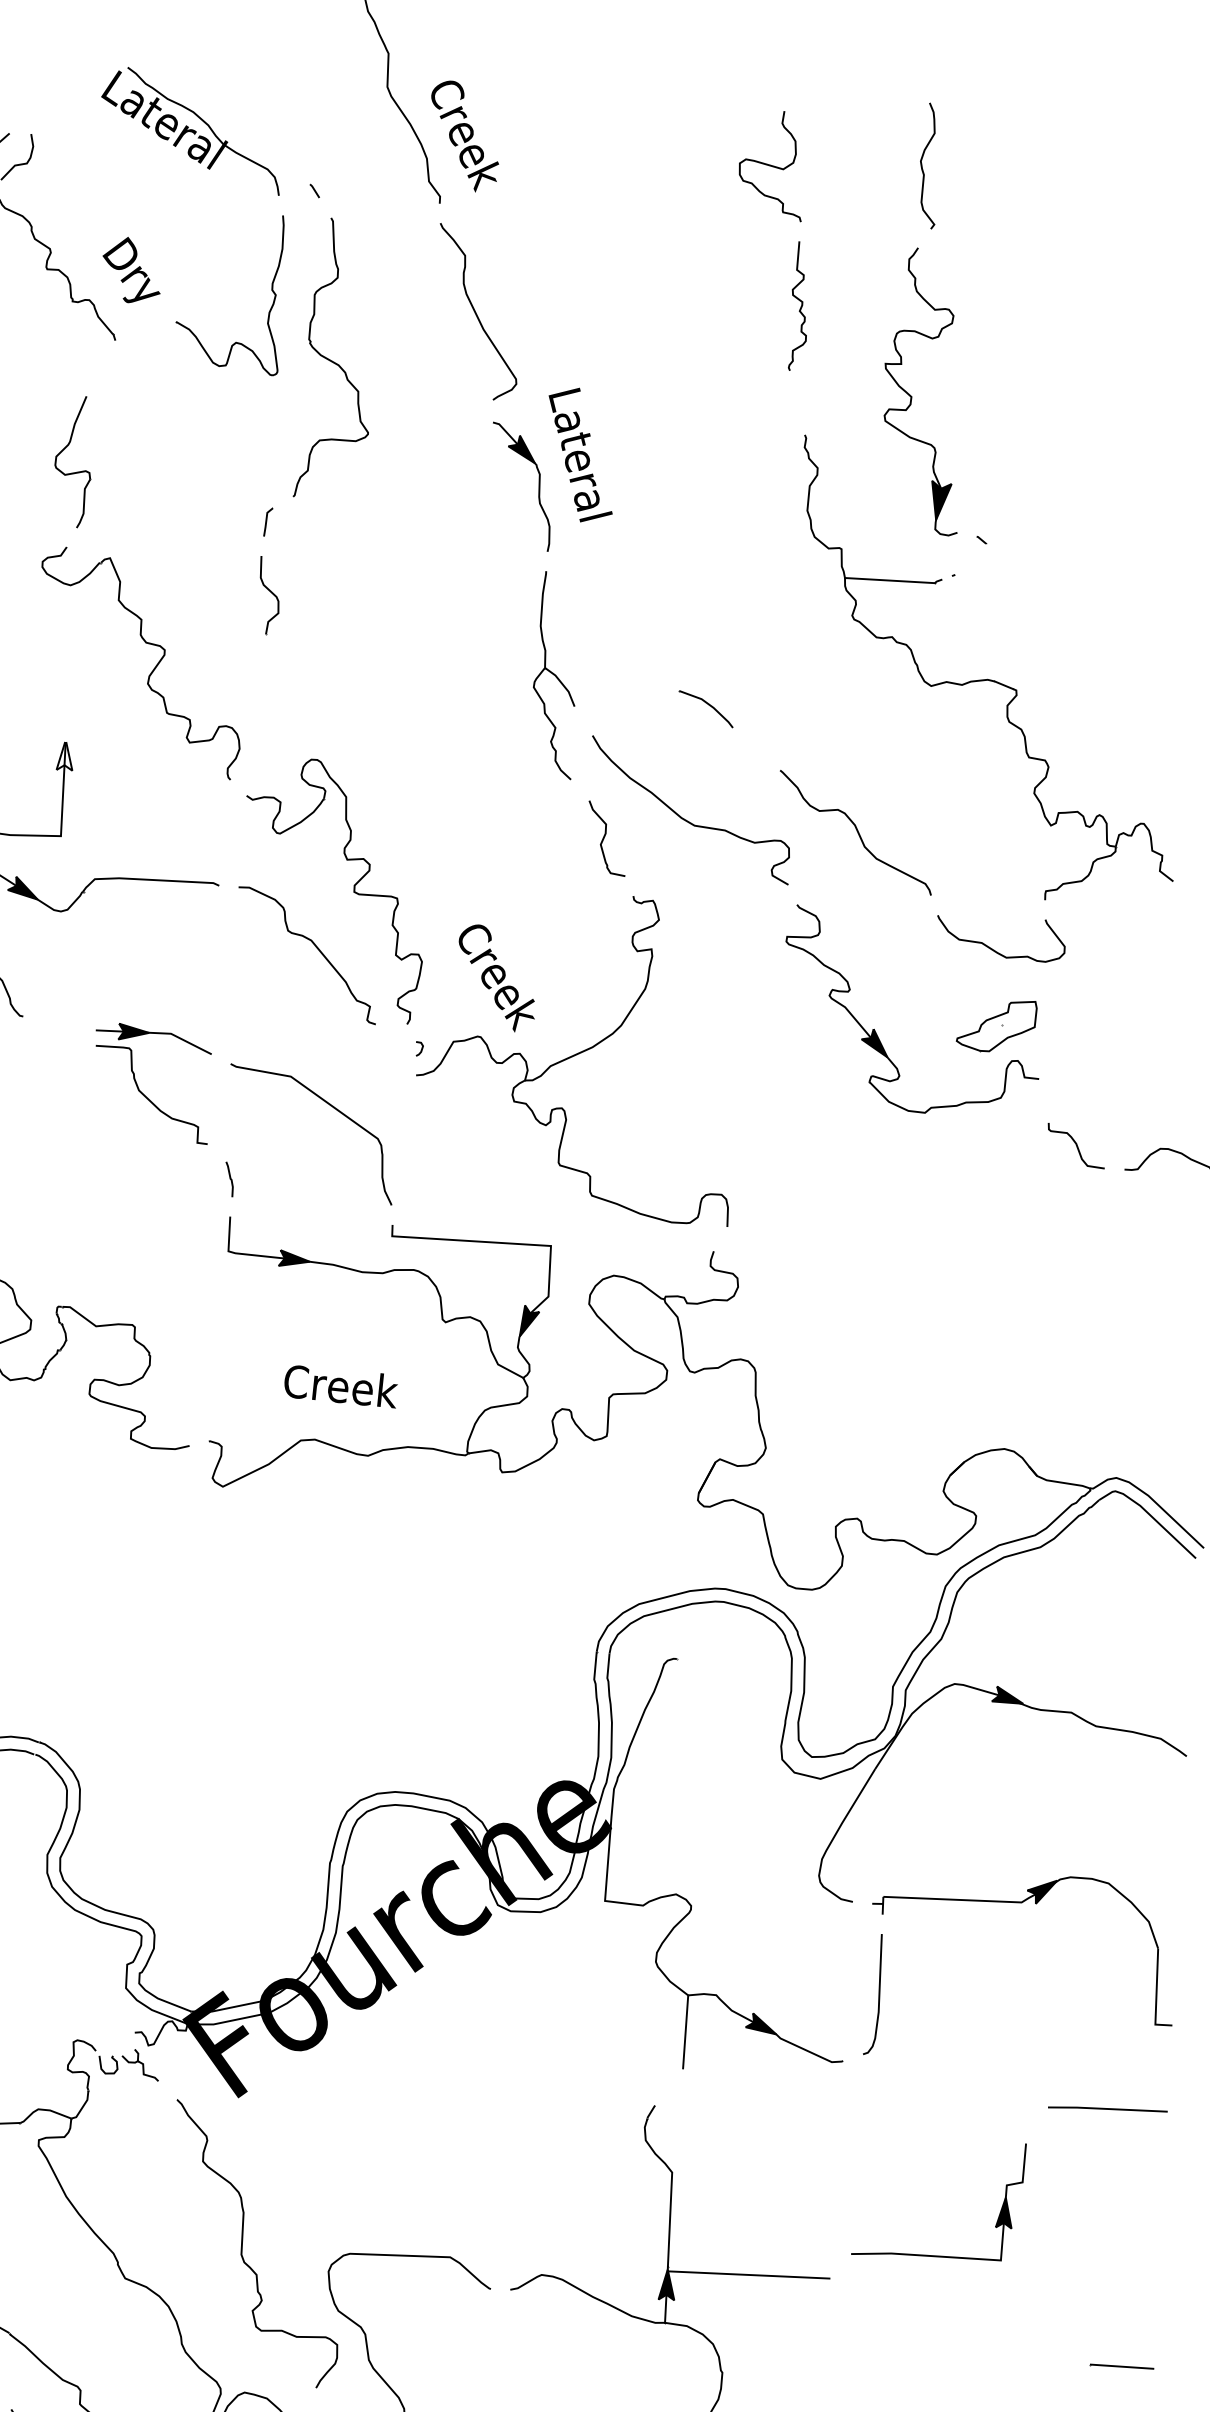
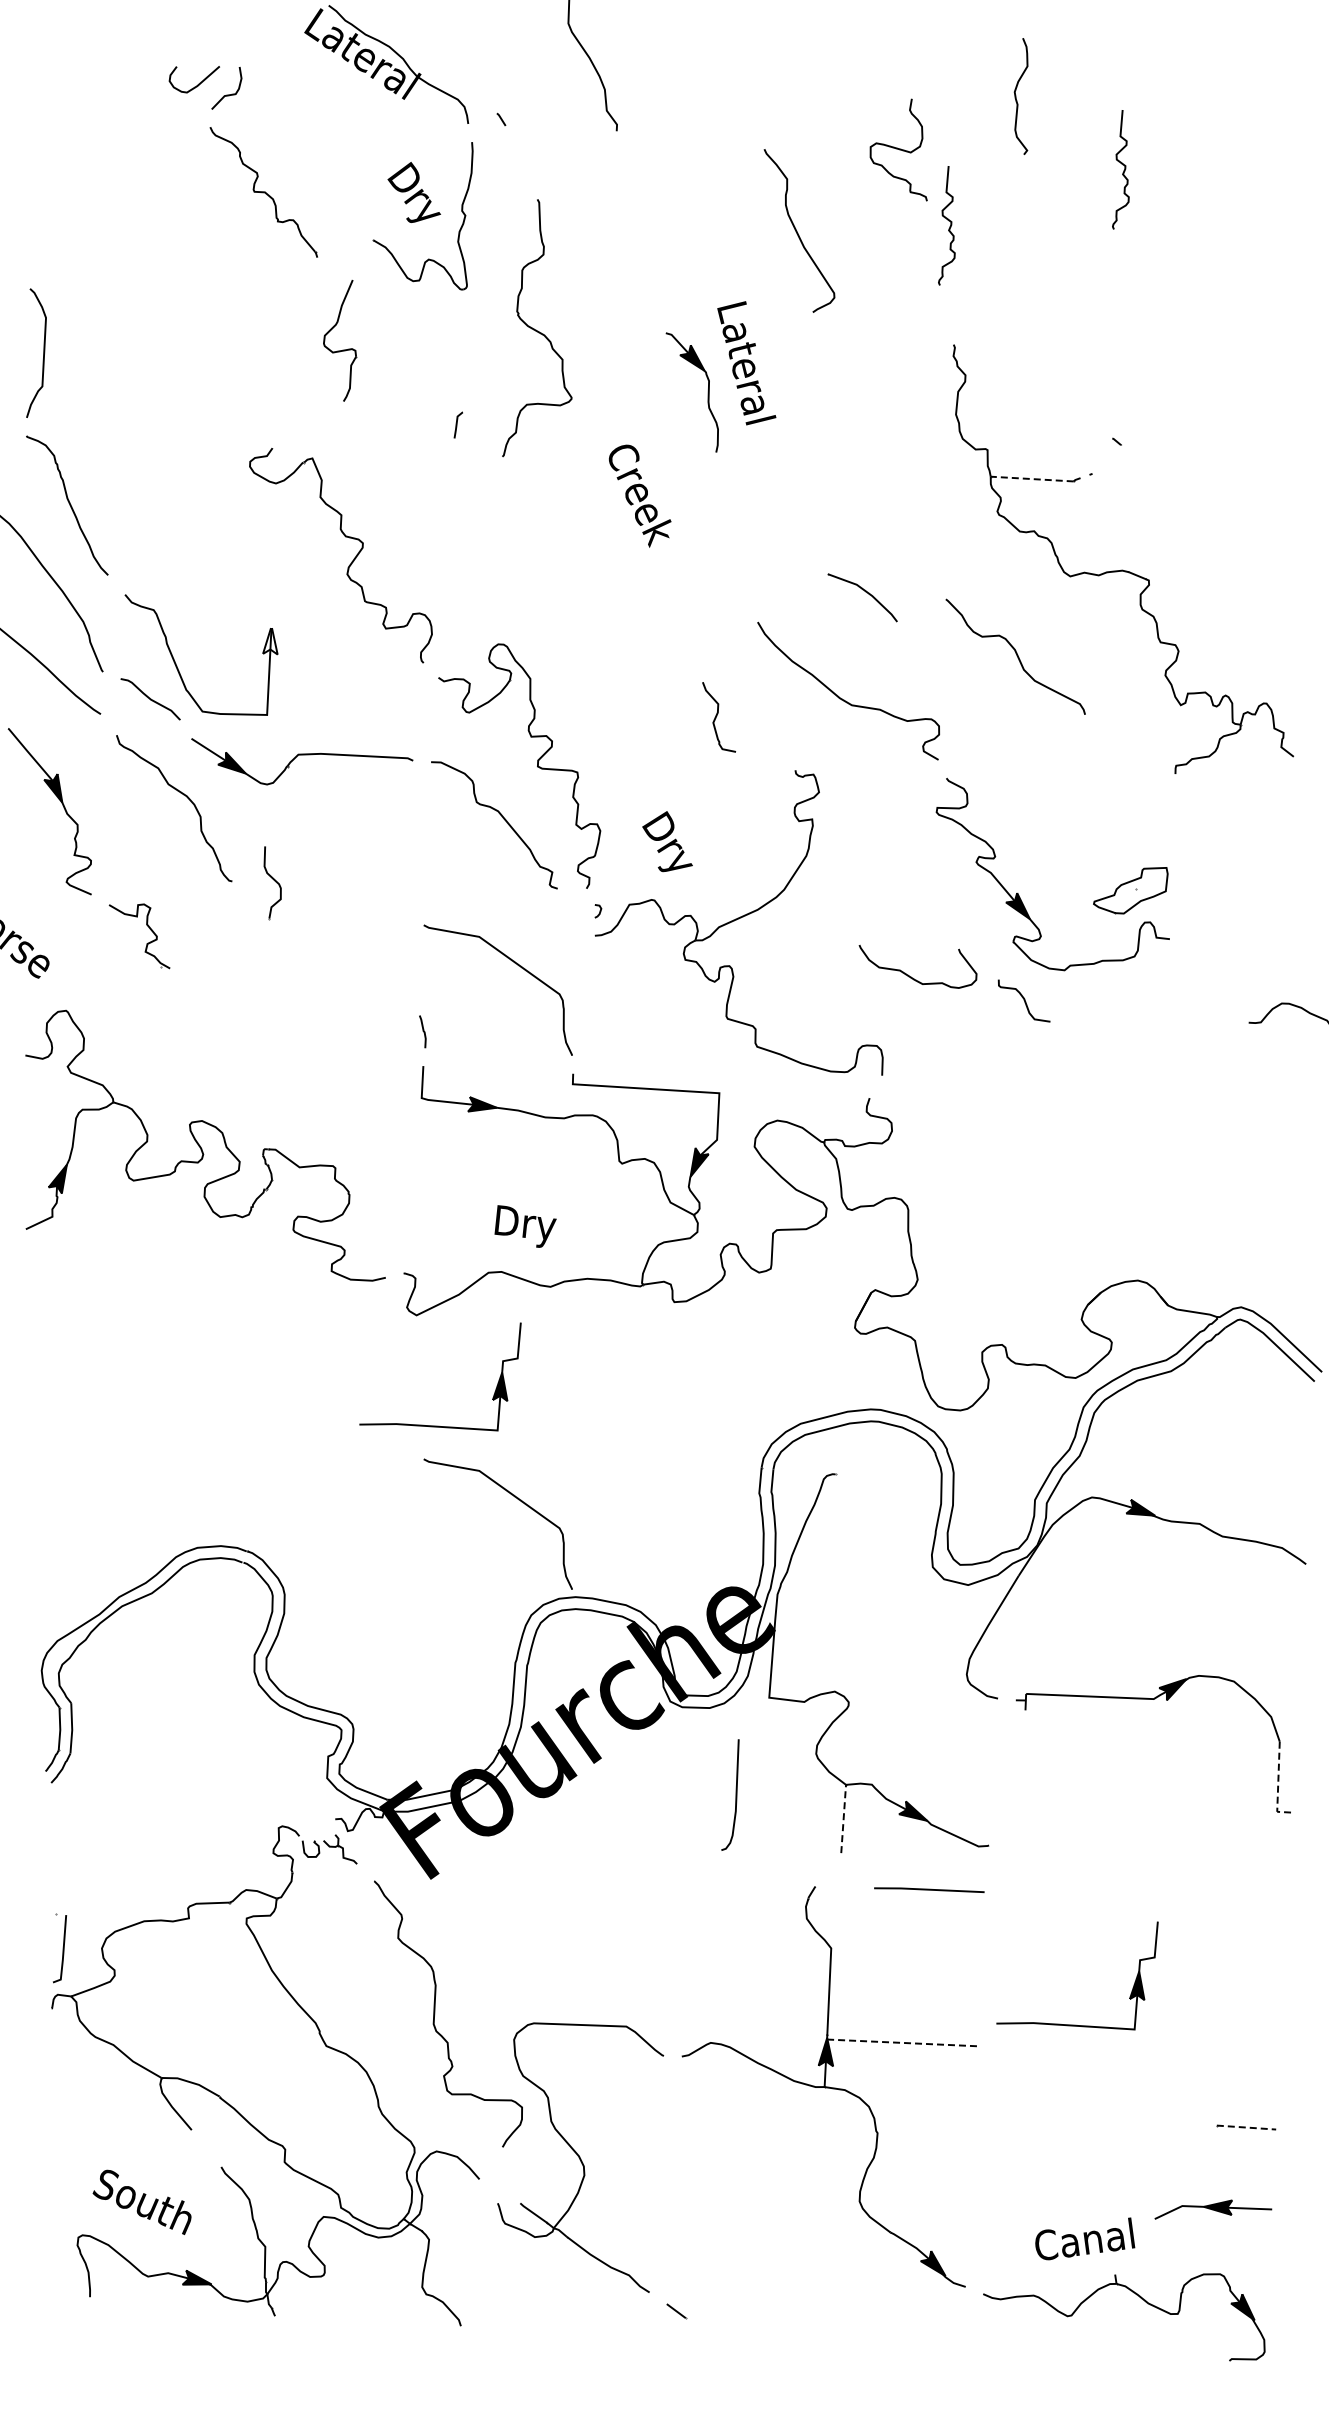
text: (465, 135) -> (640, 495), moved
curve: (769, 166) -> (898, 149), moved
curve: (922, 166) -> (1016, 96), moved
curve: (988, 246) -> (1123, 170), added
text: (130, 270) -> (413, 192), moved
curve: (476, 312) -> (797, 231), moved
curve: (330, 358) -> (536, 329), moved
part: (911, 395) -> (1052, 308), removed
part: (75, 471) -> (342, 349), moved
line: (890, 581) -> (1032, 479), solid -> dashed
part: (269, 596) -> (272, 883), moved
part: (553, 675) -> (721, 566), removed
part: (706, 708) -> (862, 597), size x1.4
curve: (856, 832) -> (1016, 656), moved
curve: (605, 837) -> (717, 716), moved
curve: (994, 949) -> (911, 976), moved
text: (496, 978) -> (669, 846), Creek -> Dry
part: (143, 1093) -> (343, 952), removed
curve: (1075, 1145) -> (1023, 1000), moved
text: (340, 1389) -> (525, 1225), Creek -> Dry
part: (247, 1606) -> (439, 1425), added
curve: (329, 1684) -> (514, 1497), added
curve: (878, 1993) -> (735, 1794), moved
line: (1156, 1996) -> (1278, 1785), solid -> dashed
line: (685, 2031) -> (843, 1818), solid -> dashed
line: (1108, 2109) -> (929, 1890), moved
line: (749, 2274) -> (902, 2042), solid -> dashed
line: (1122, 2366) -> (1246, 2127), solid -> dashed

